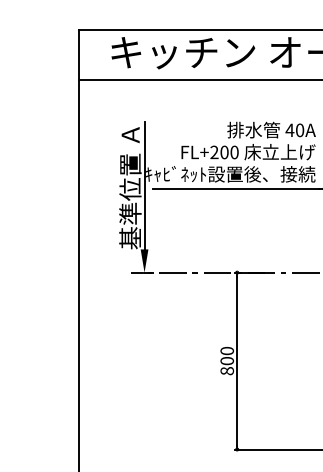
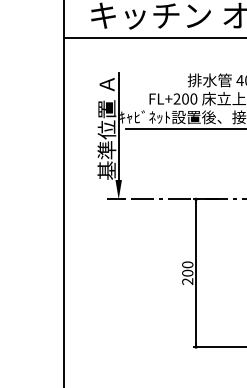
text: (227, 371) -> (187, 281), 800 -> 200

